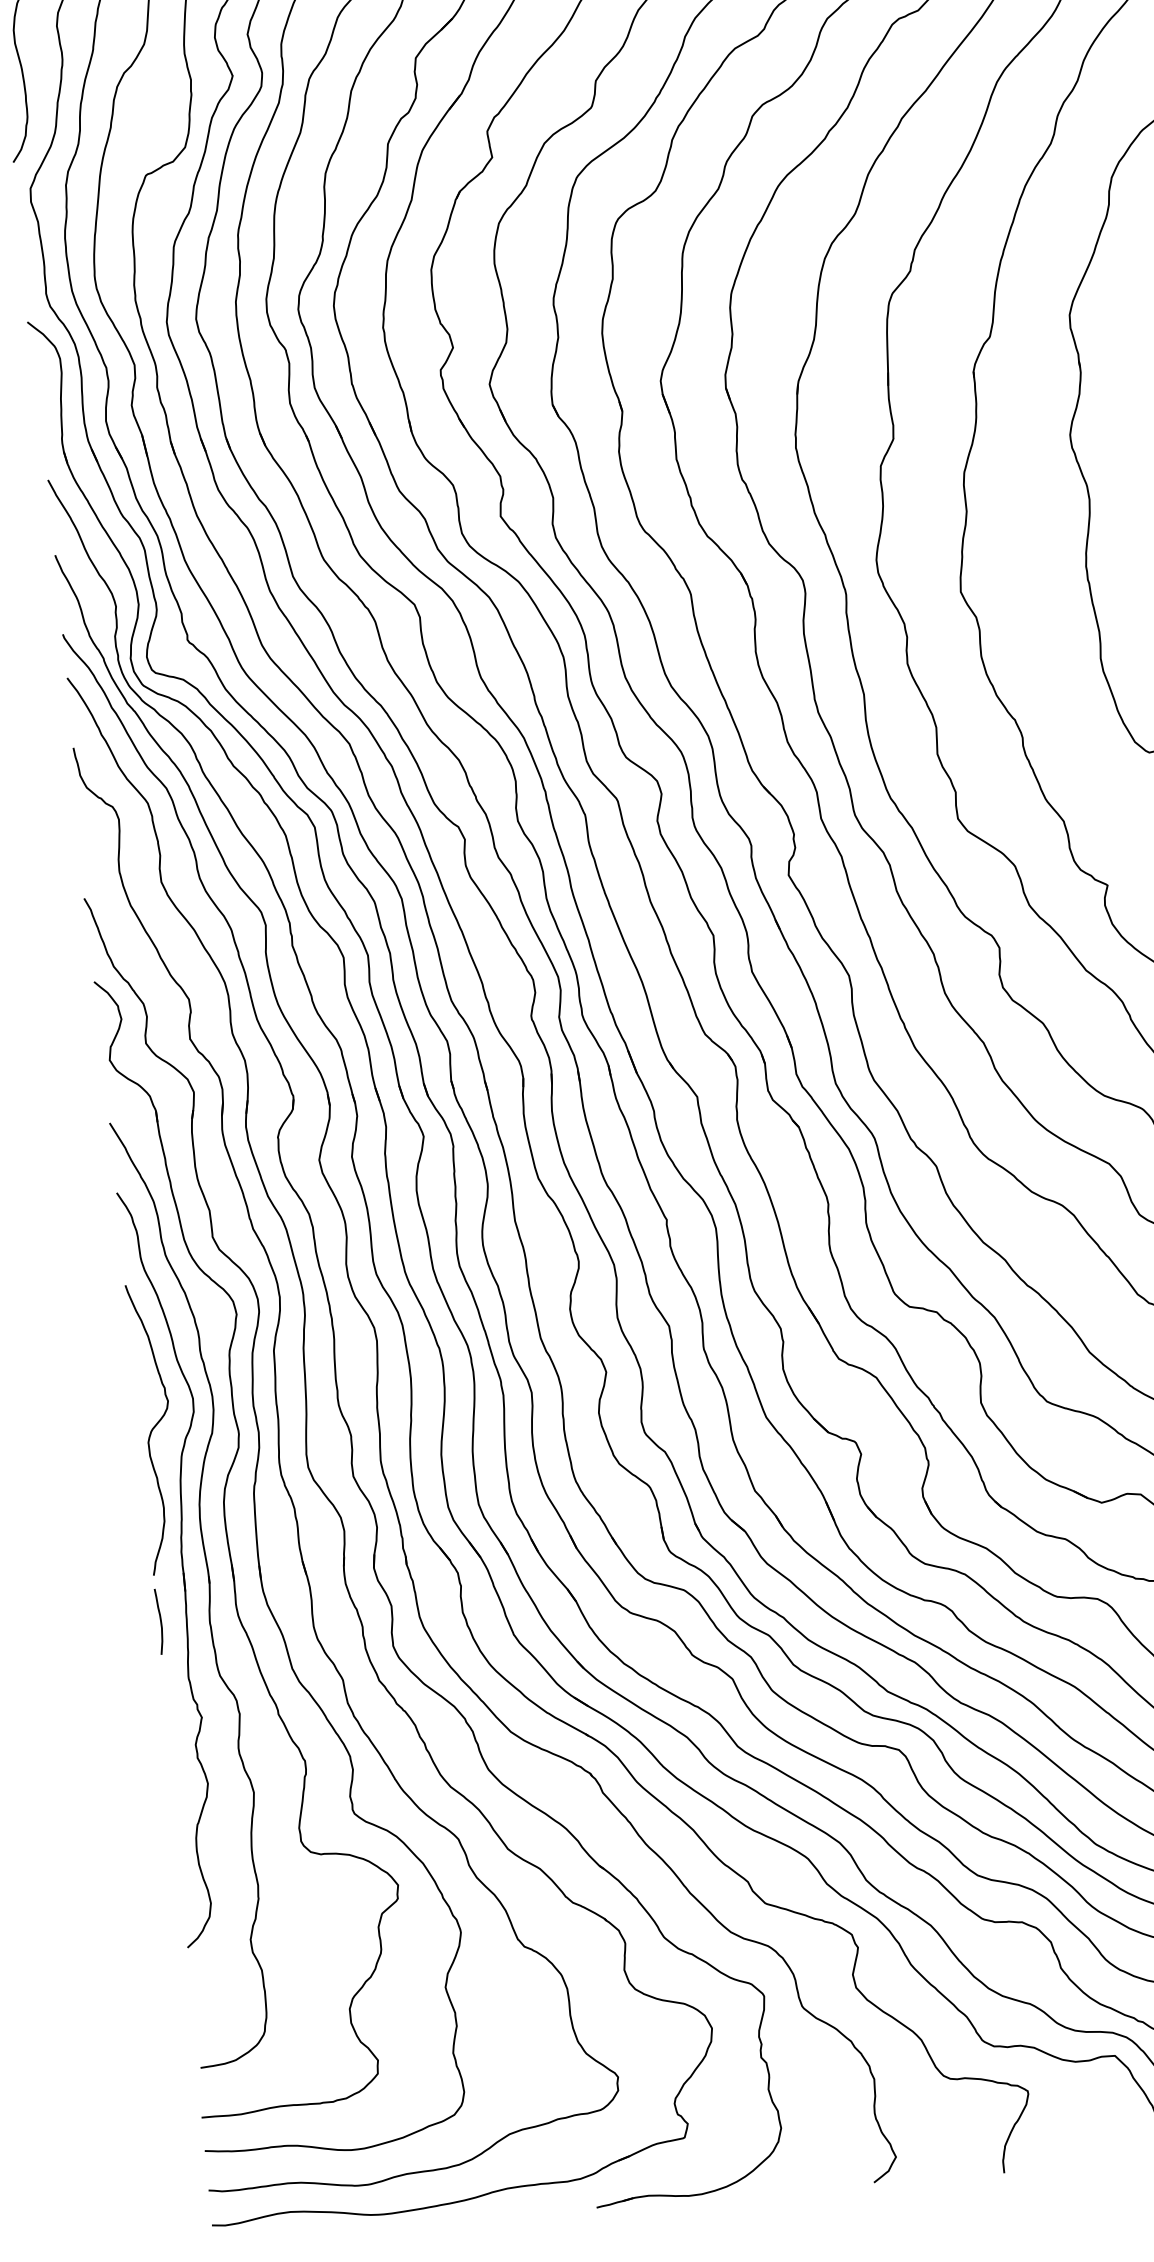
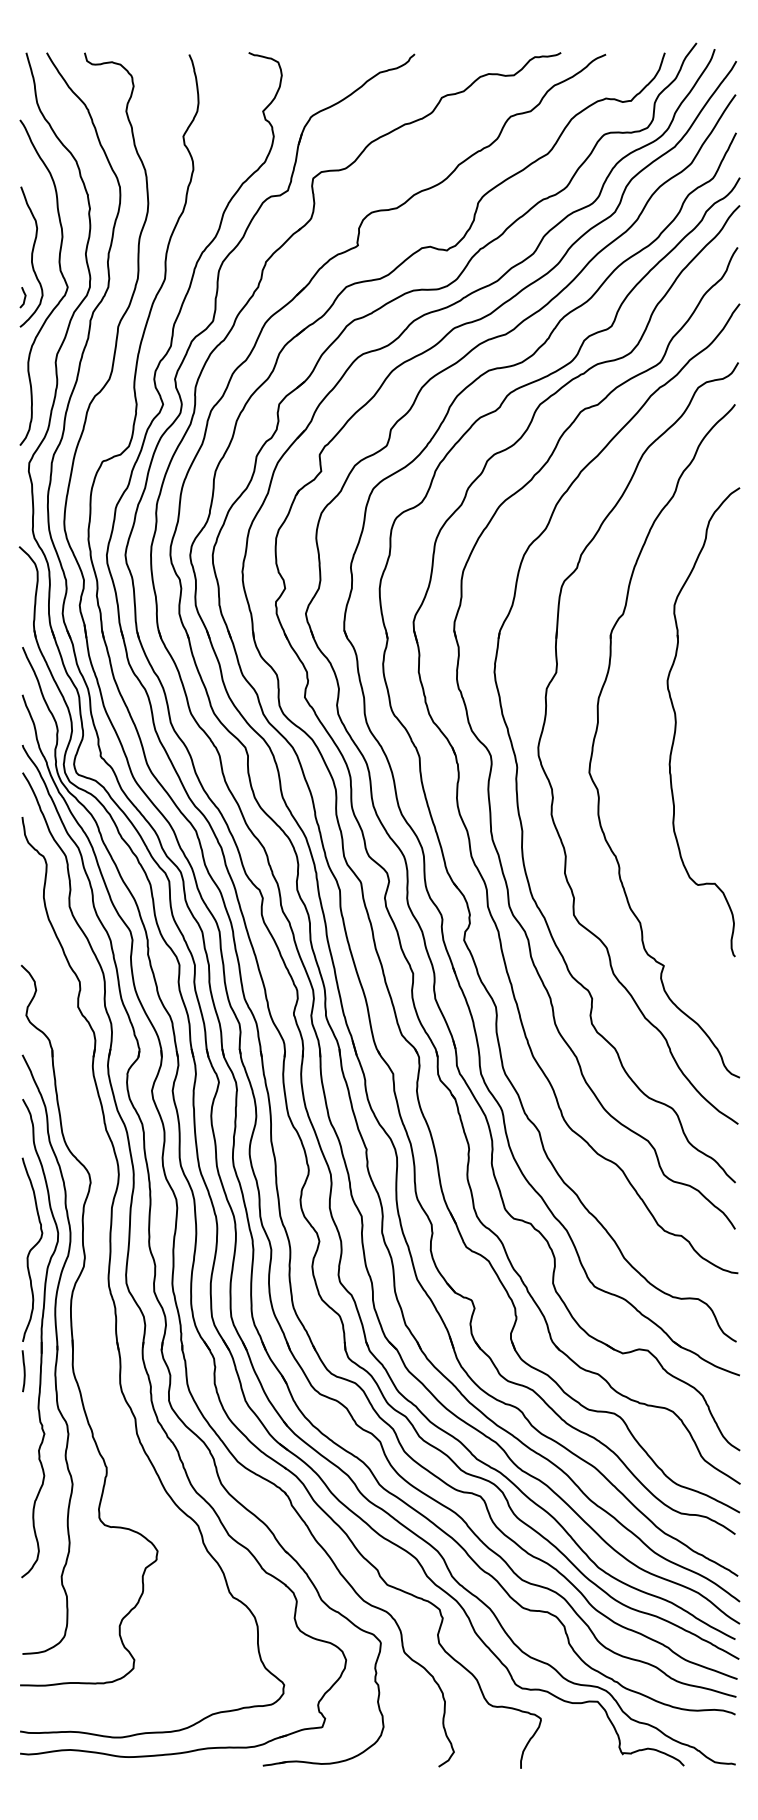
part: (257, 1514) -> (91, 1309), removed

